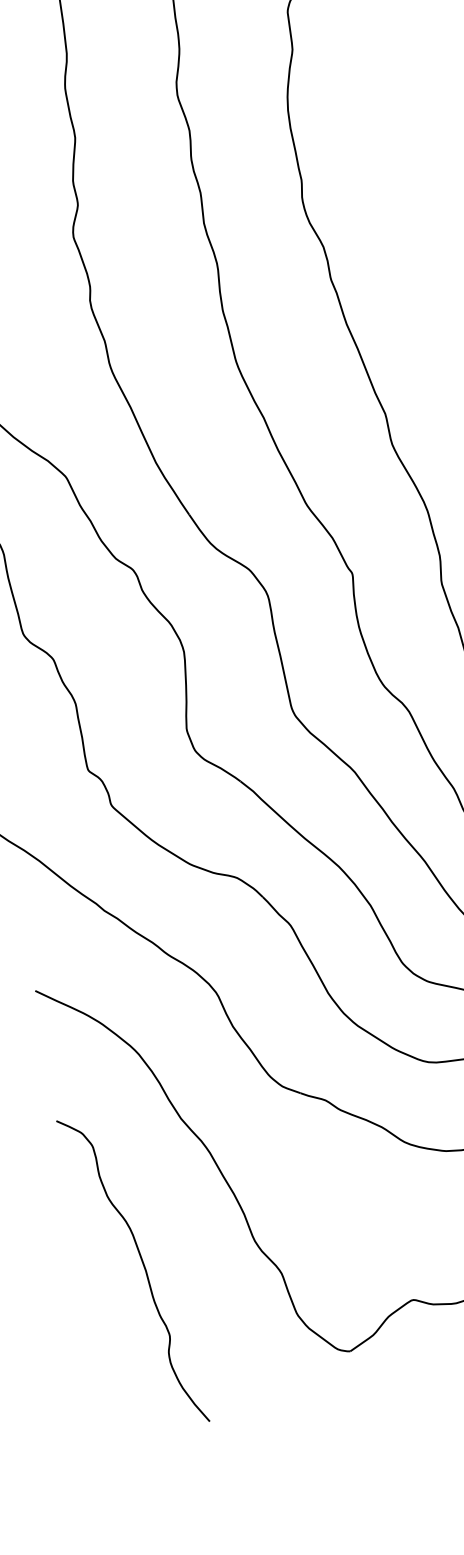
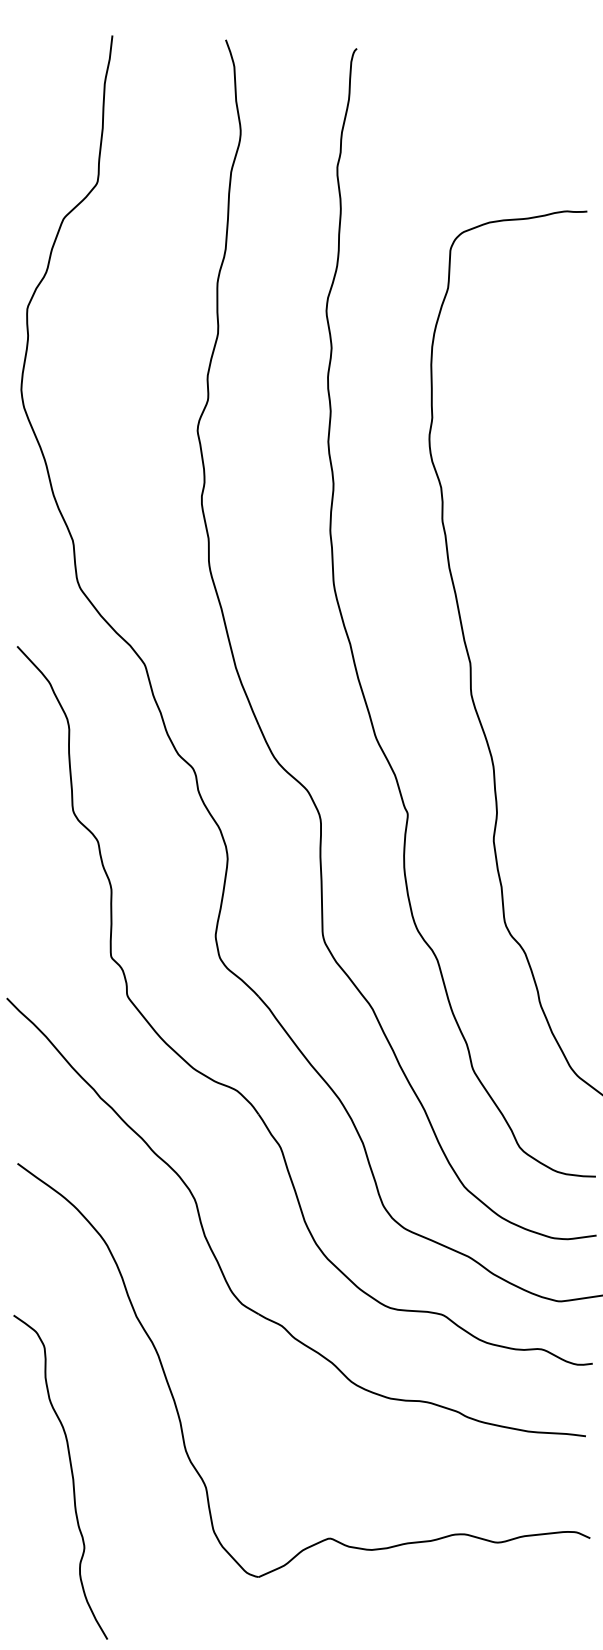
curve: (143, 1268) -> (71, 1476), moved

